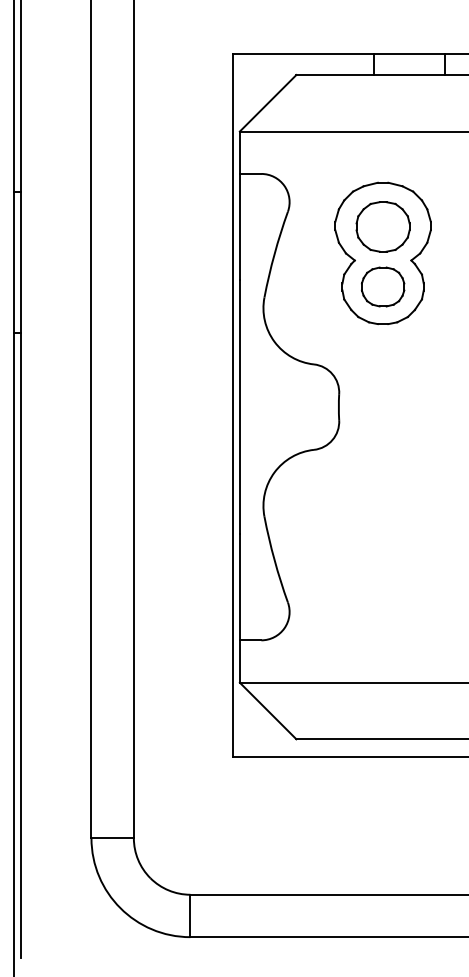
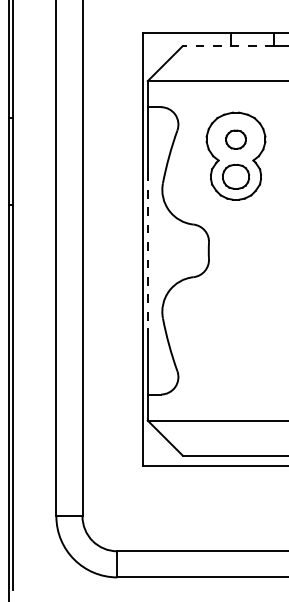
line: (370, 75) -> (228, 46), solid -> dashed
part: (382, 226) -> (235, 139), size x0.6
line: (239, 408) -> (147, 251), solid -> dashed

